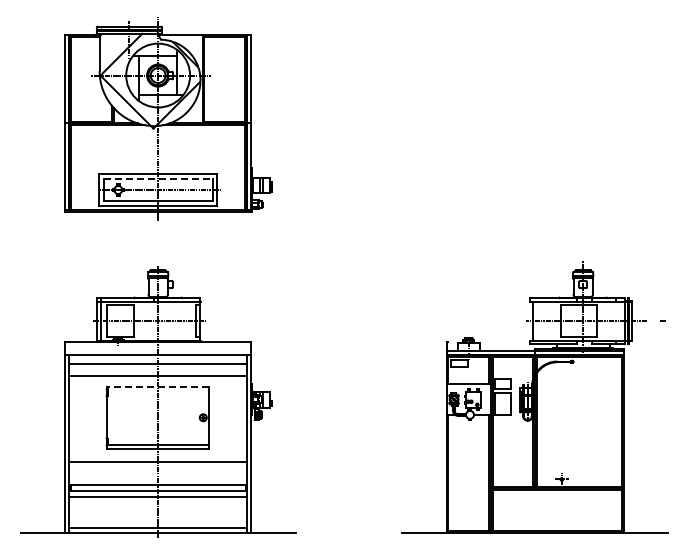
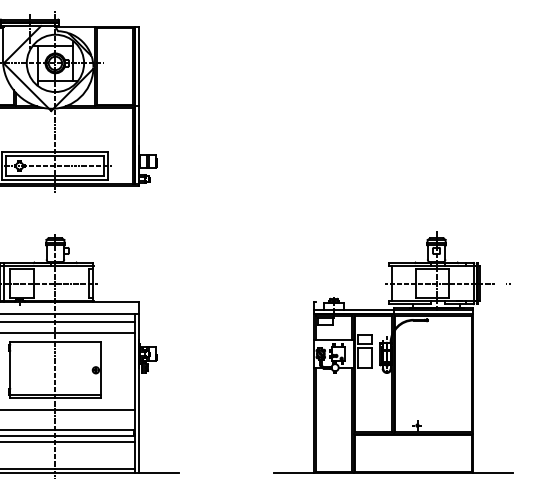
line: (158, 178) -> (55, 155), dashed -> solid
line: (157, 386) -> (54, 342), dashed -> solid

